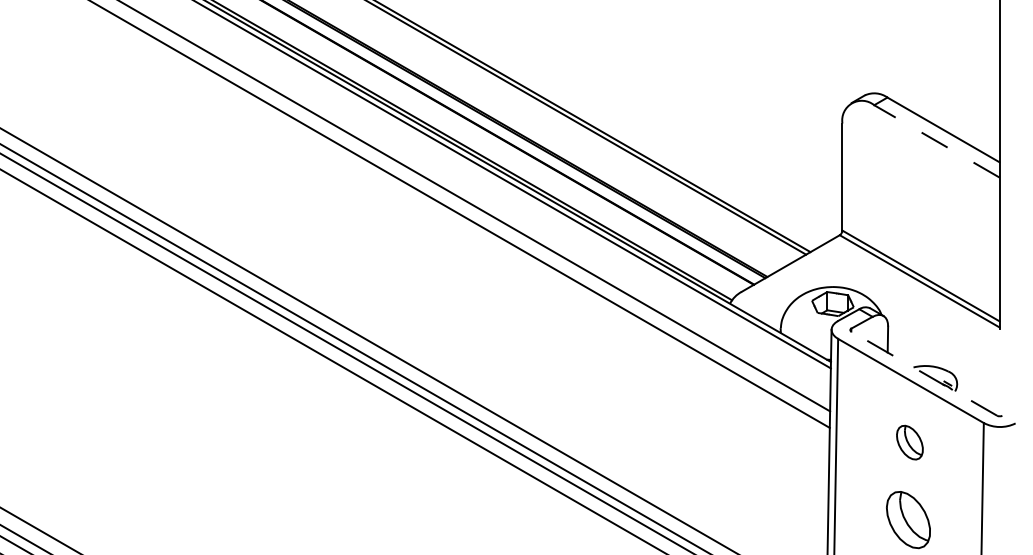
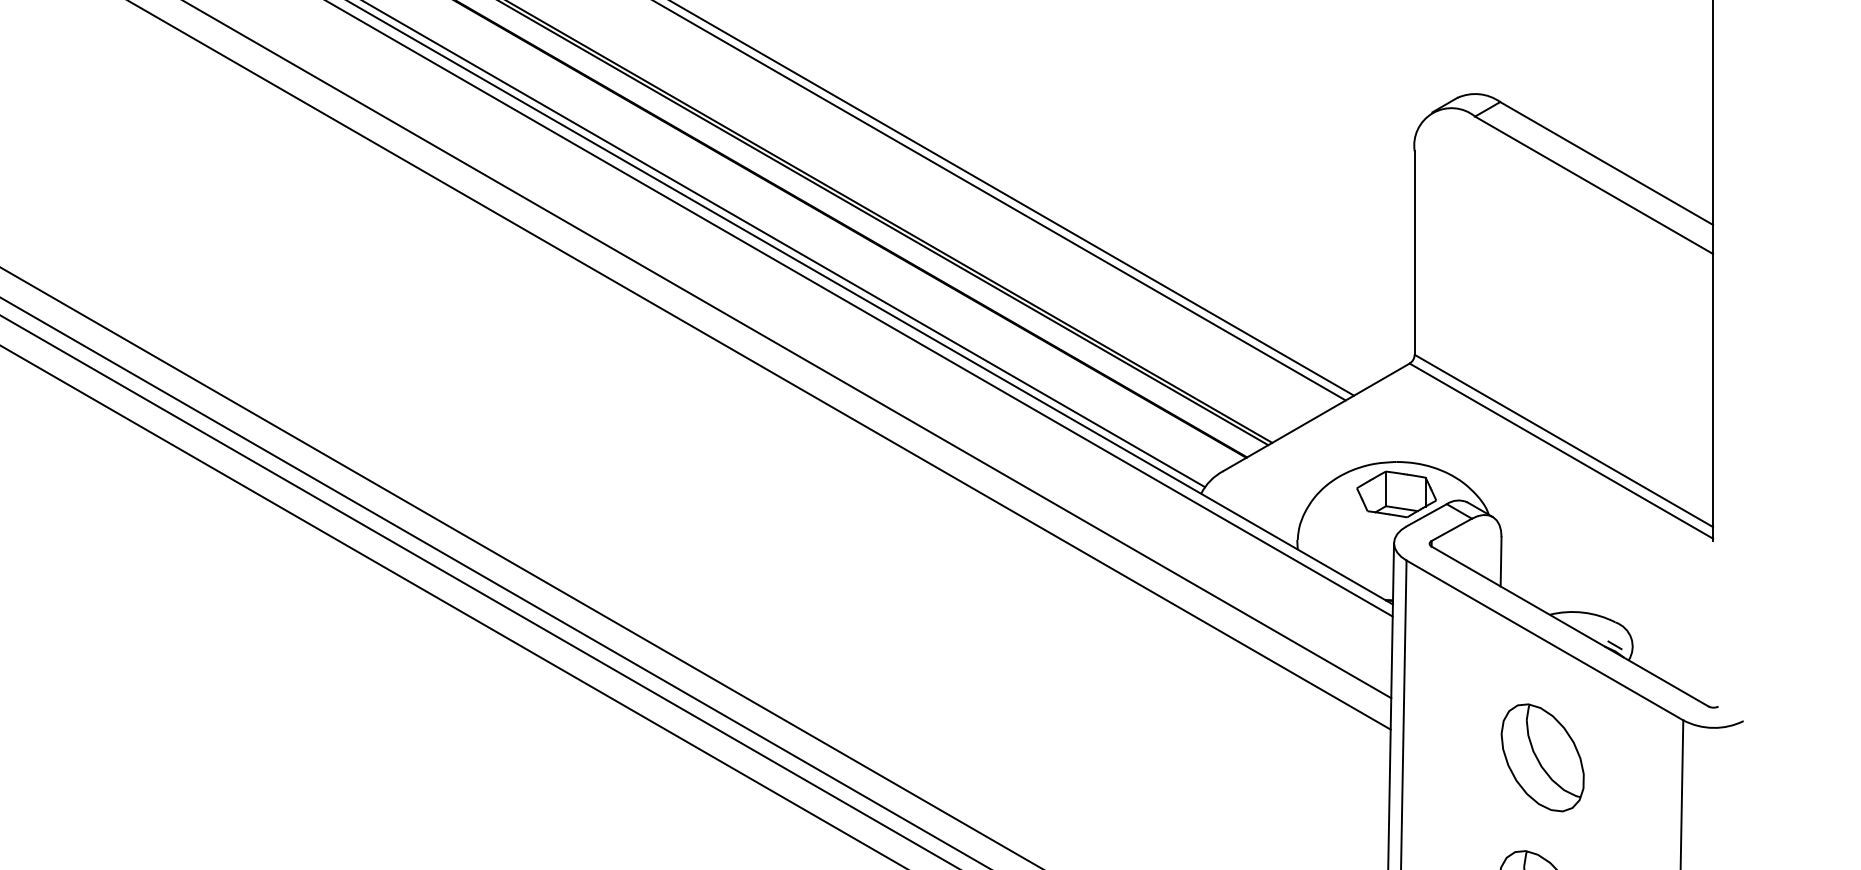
line: (936, 141) -> (1593, 185), dashed -> solid
line: (923, 373) -> (1568, 626), dashed -> solid
part: (909, 442) -> (1542, 757), size x1.67

